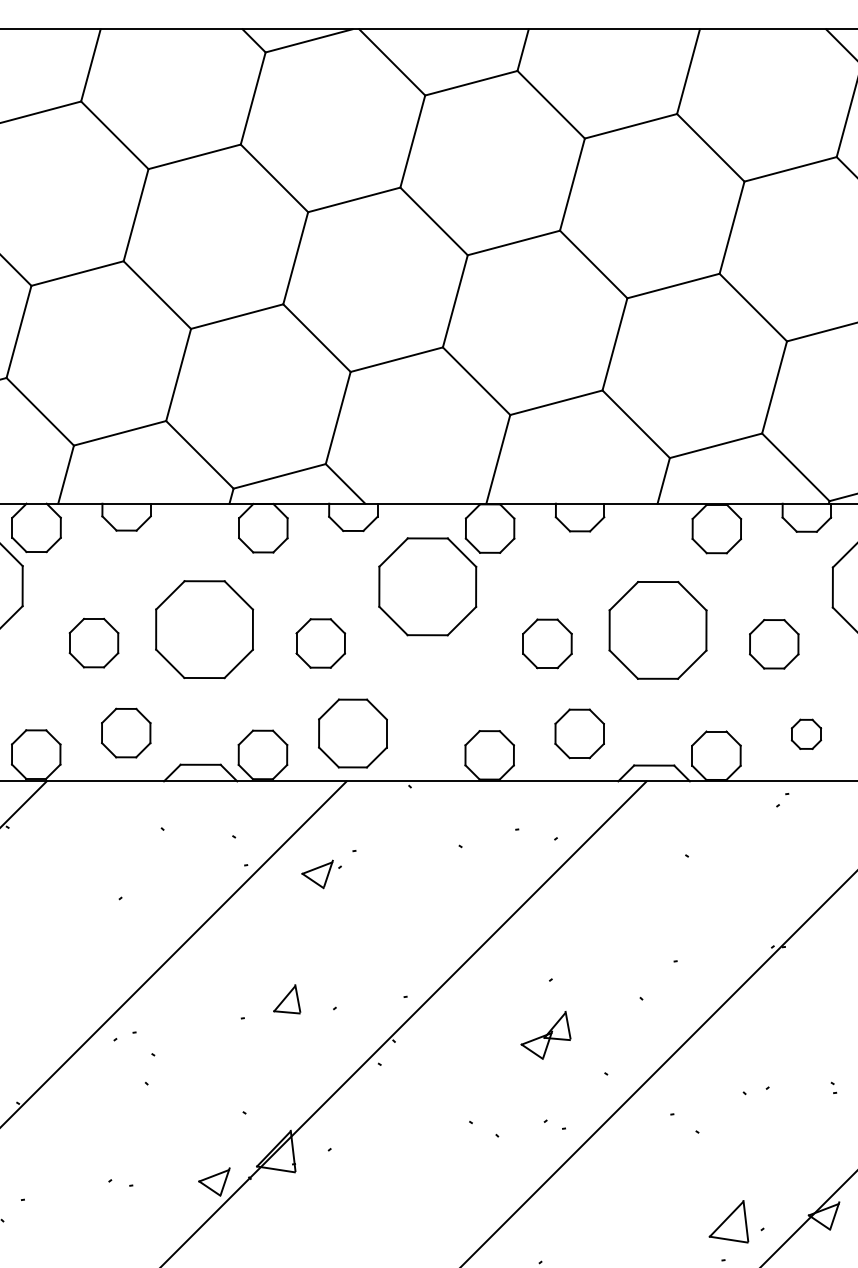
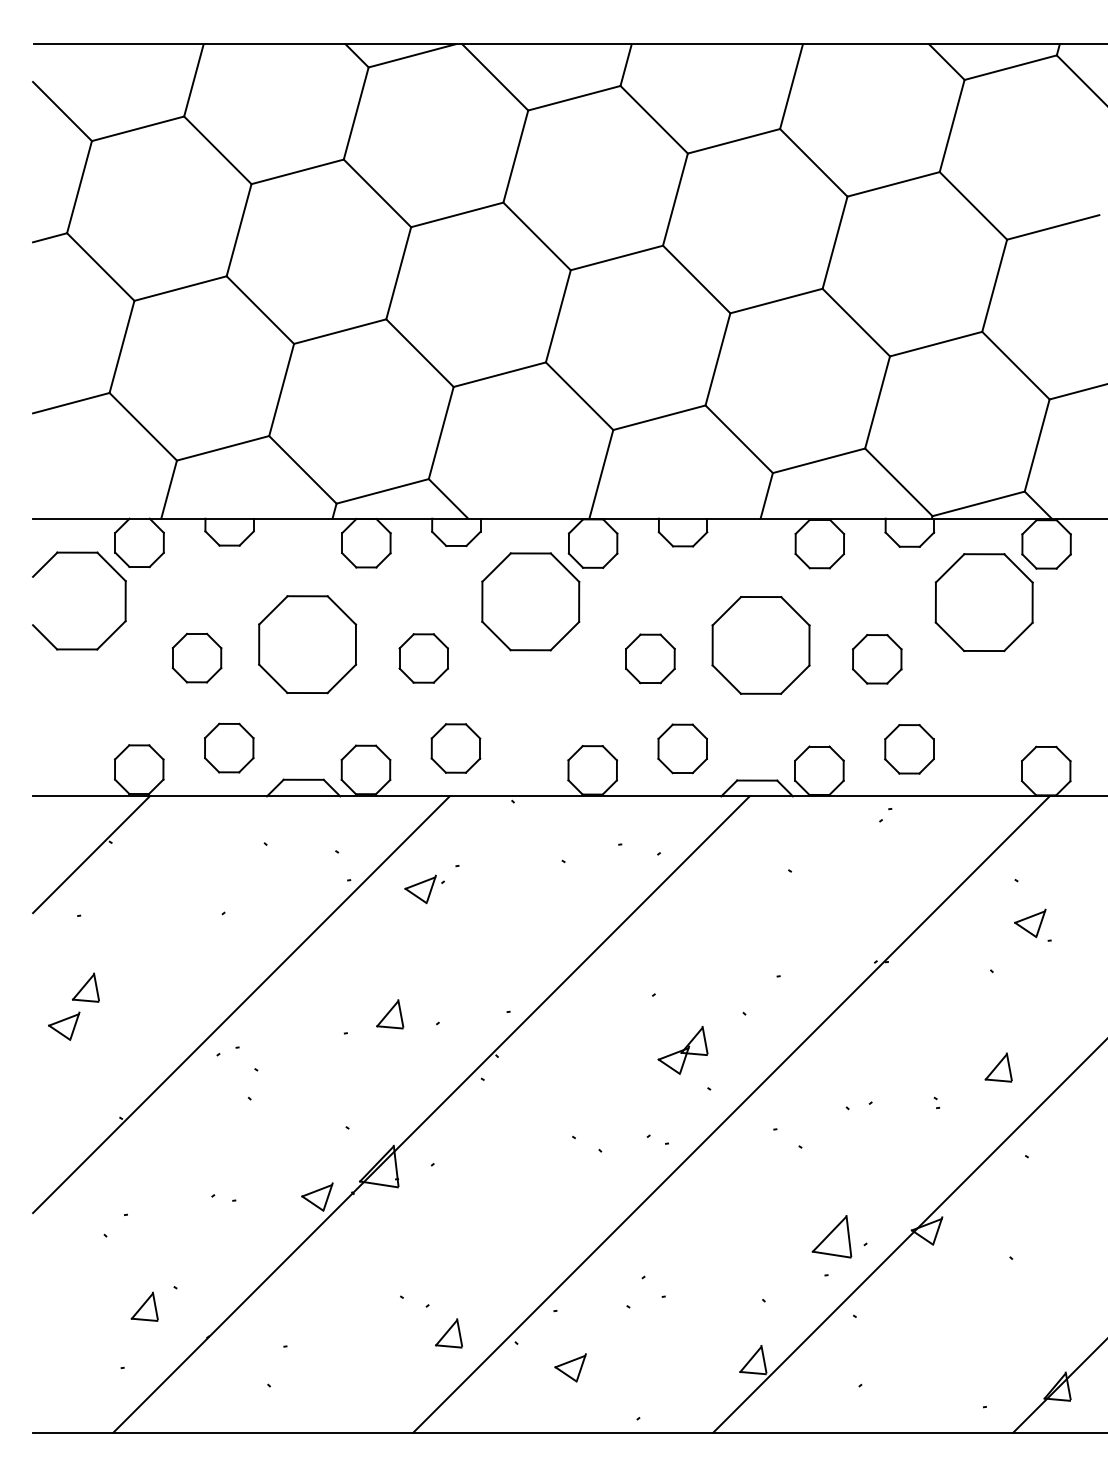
part: (352, 733) -> (455, 748), size x0.71
part: (806, 734) -> (909, 749), size x1.67
part: (545, 1035) -> (682, 1050), moved

